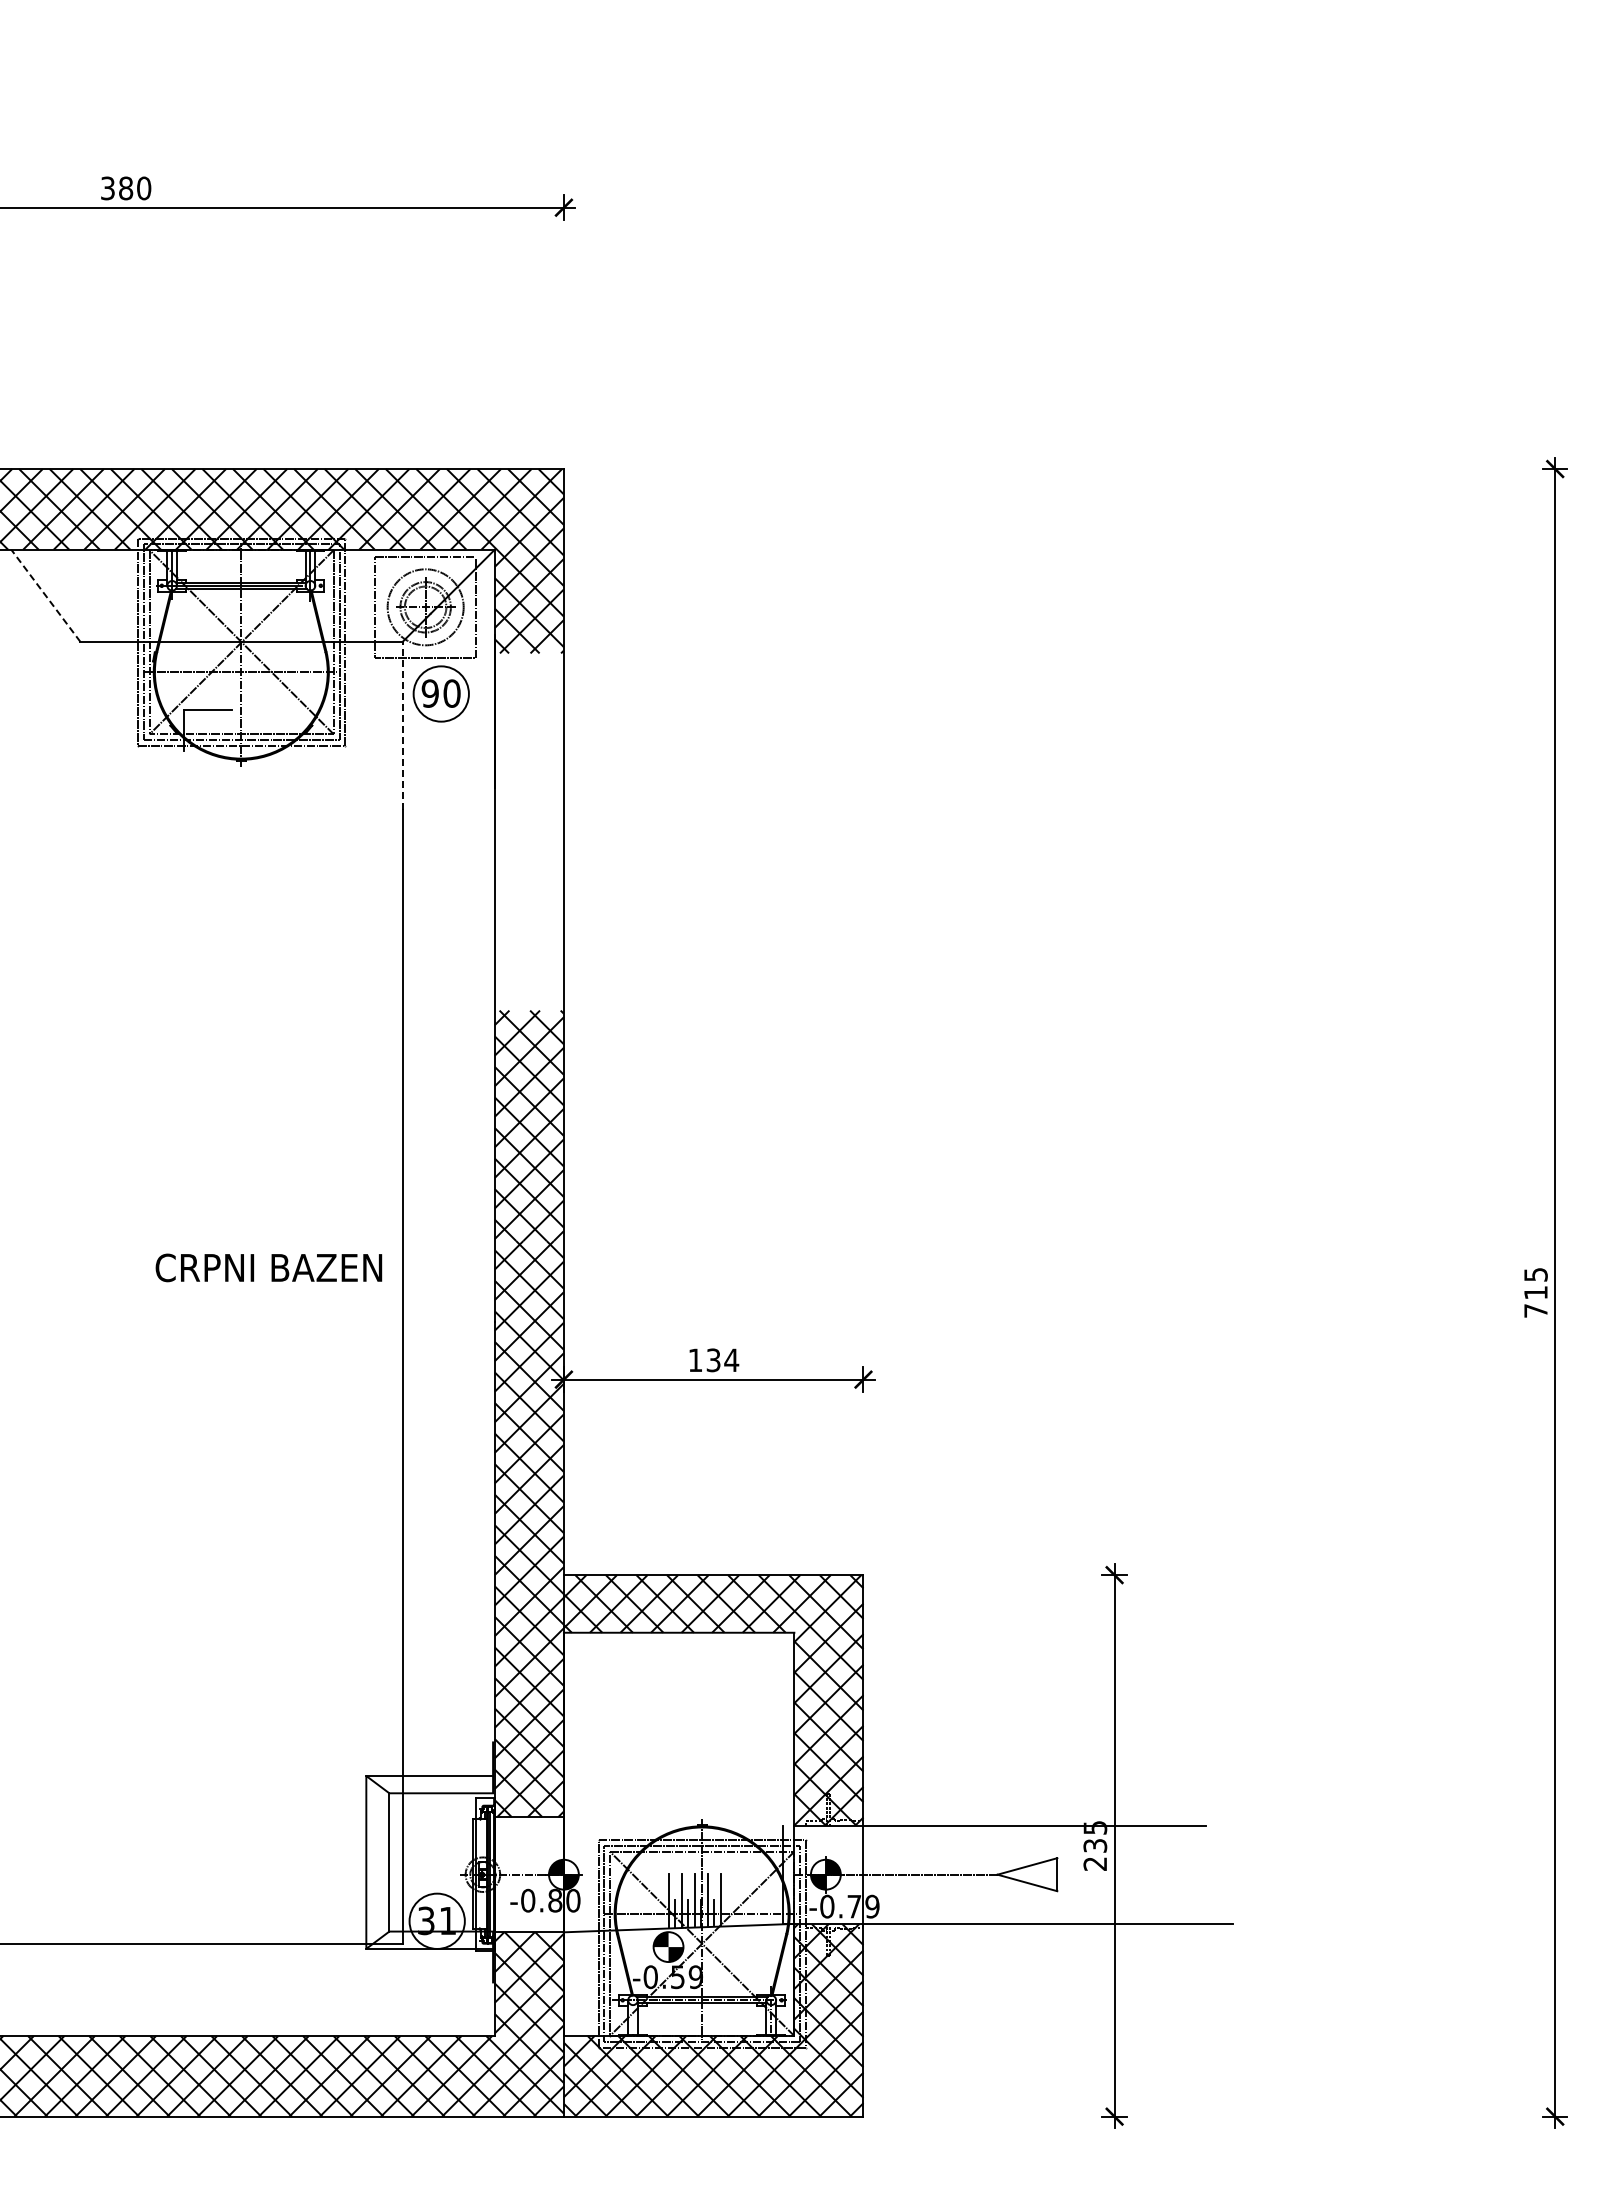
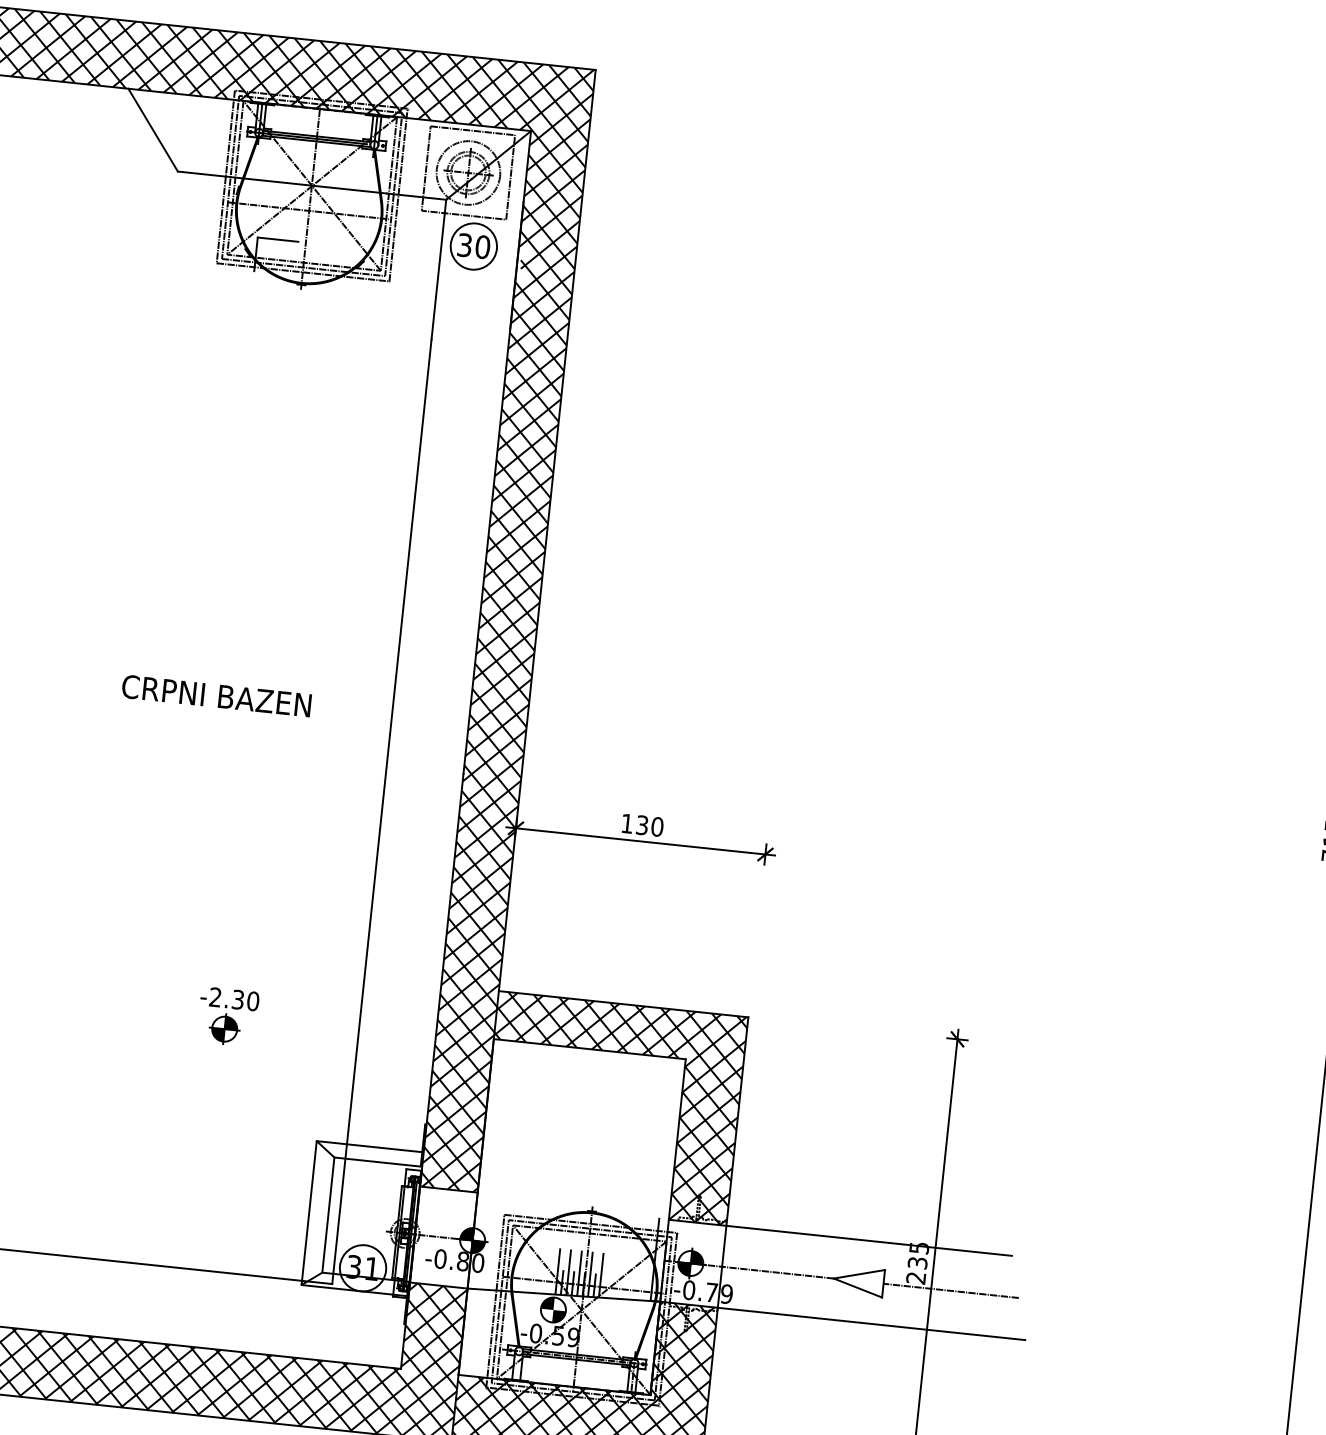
line: (45, 595) -> (152, 129), dashed -> solid
text: (429, 693) -> (464, 245), 90 -> 30
line: (402, 725) -> (438, 269), dashed -> solid
hatch: (528, 831) -> (534, 368), added
text: (268, 1267) -> (216, 695), moved
text: (731, 1360) -> (657, 827), 134 -> 130
part: (245, 1639) -> (228, 1016), added
line: (1138, 1874) -> (951, 1290), added

